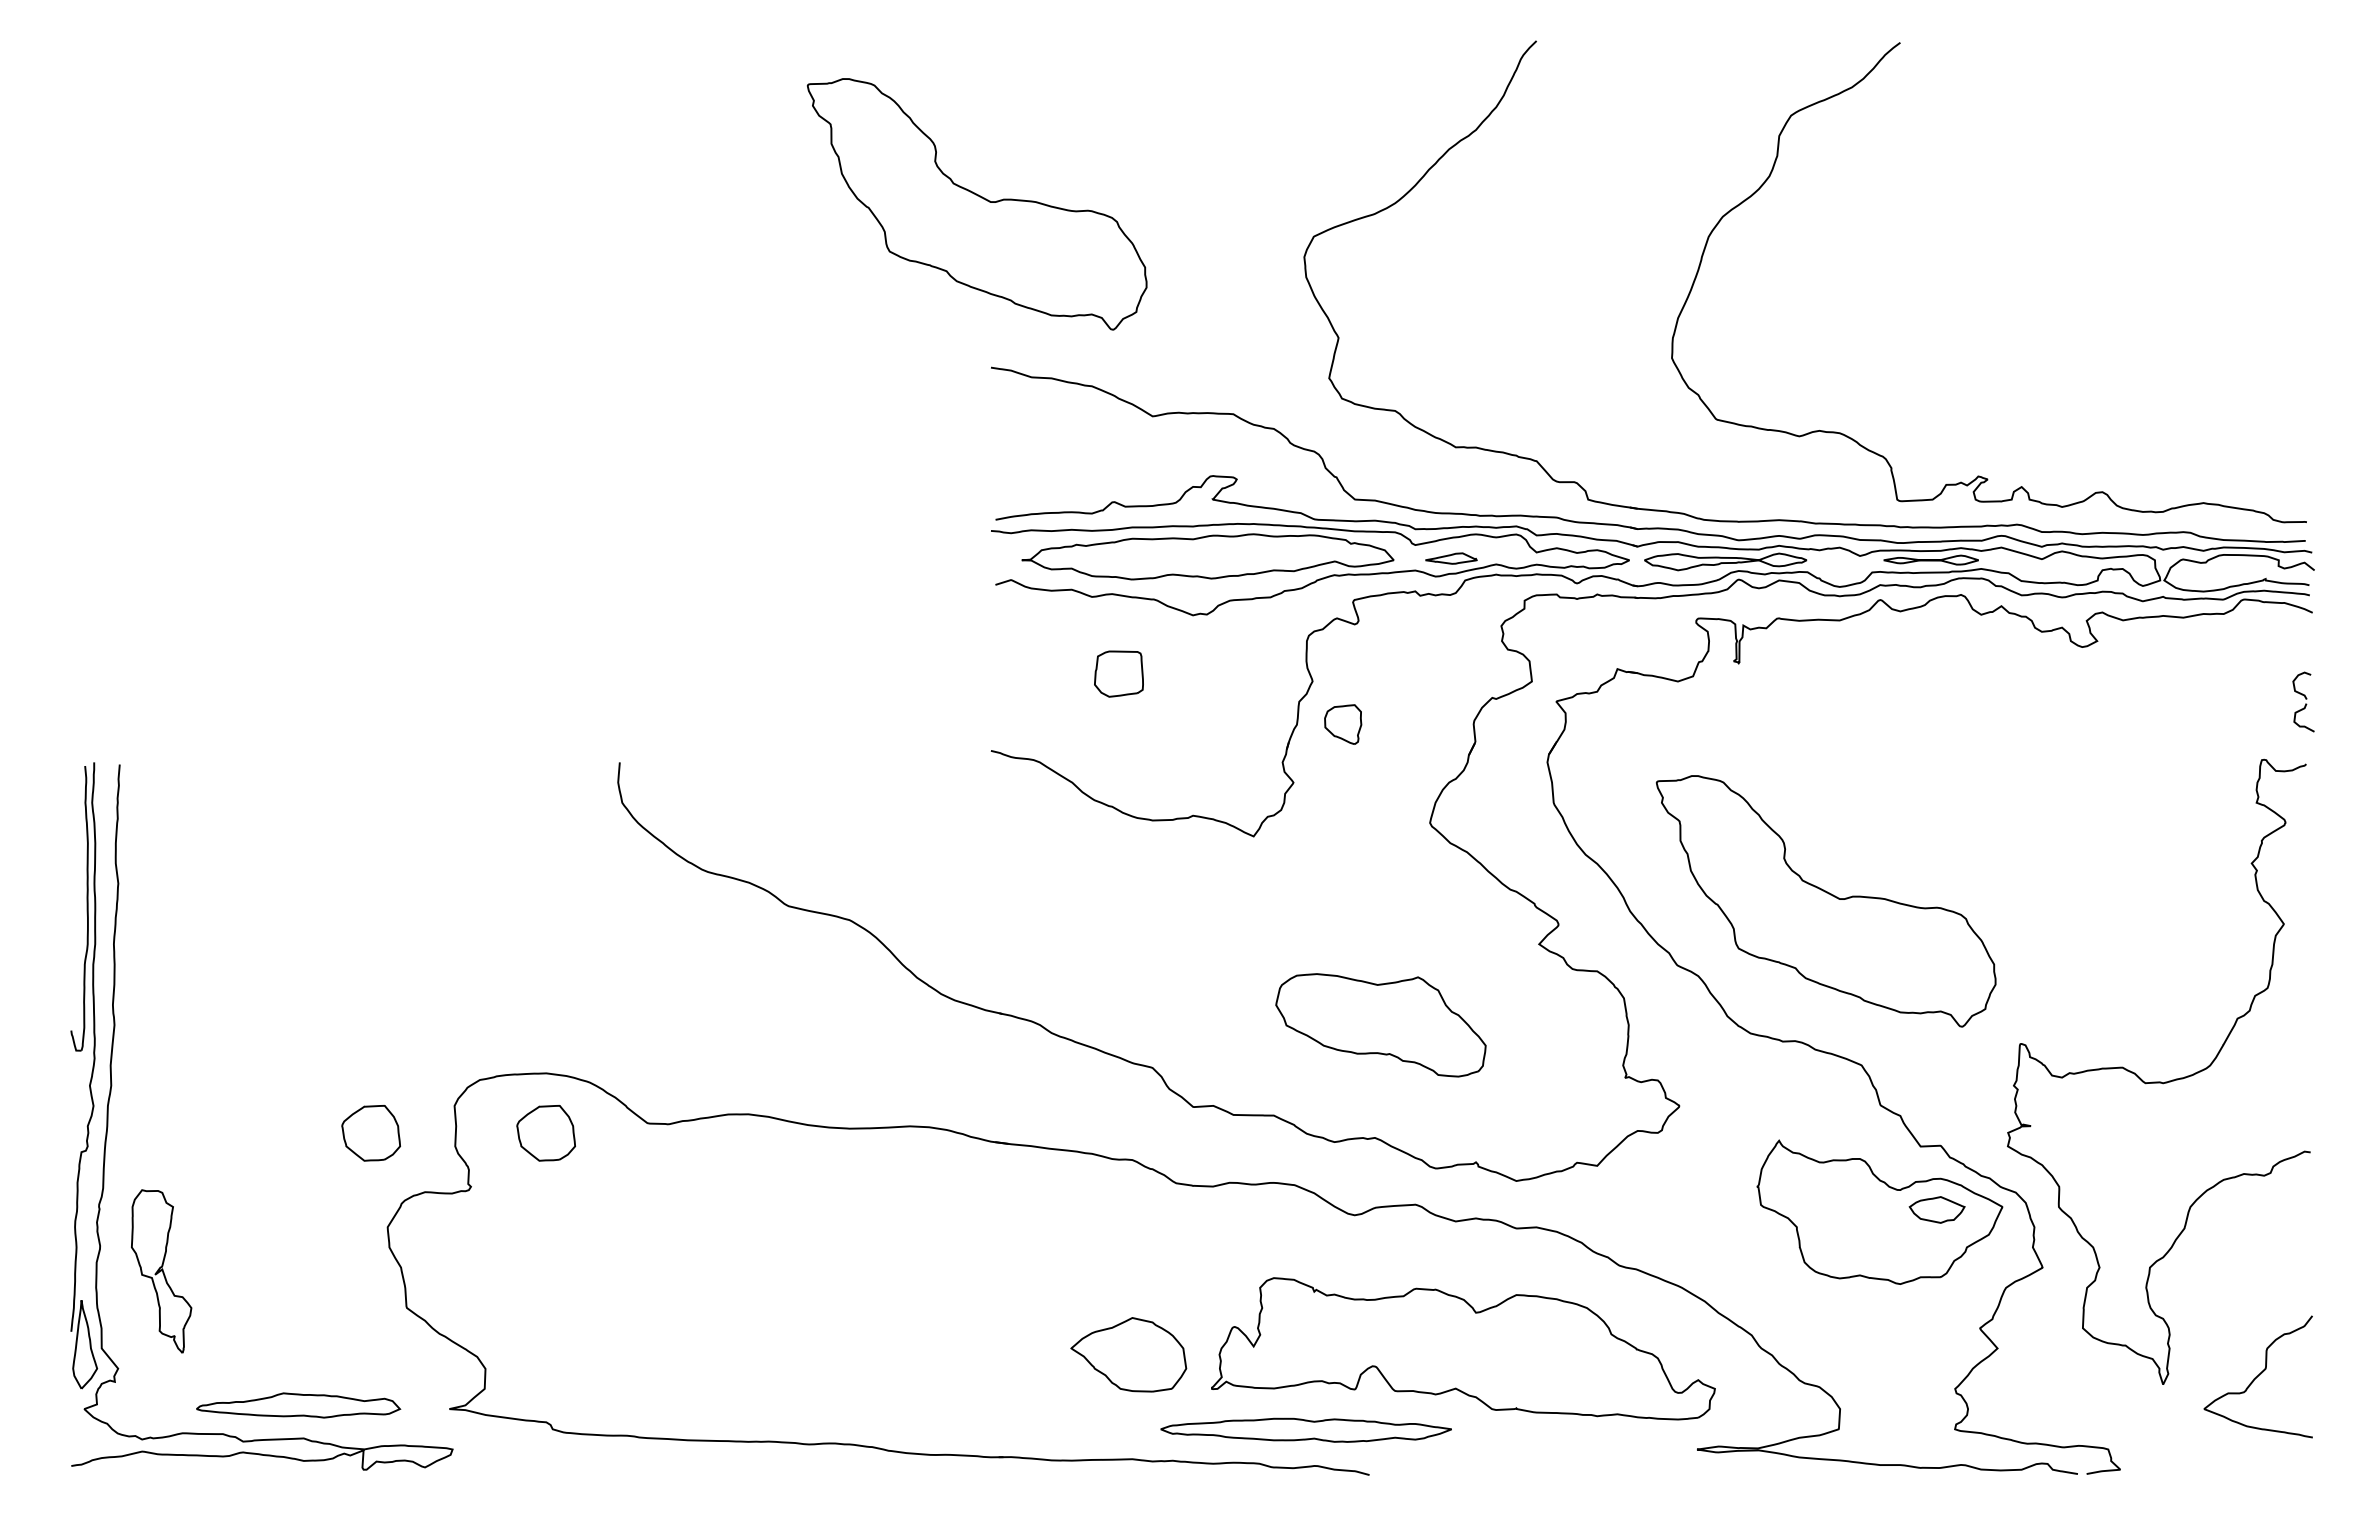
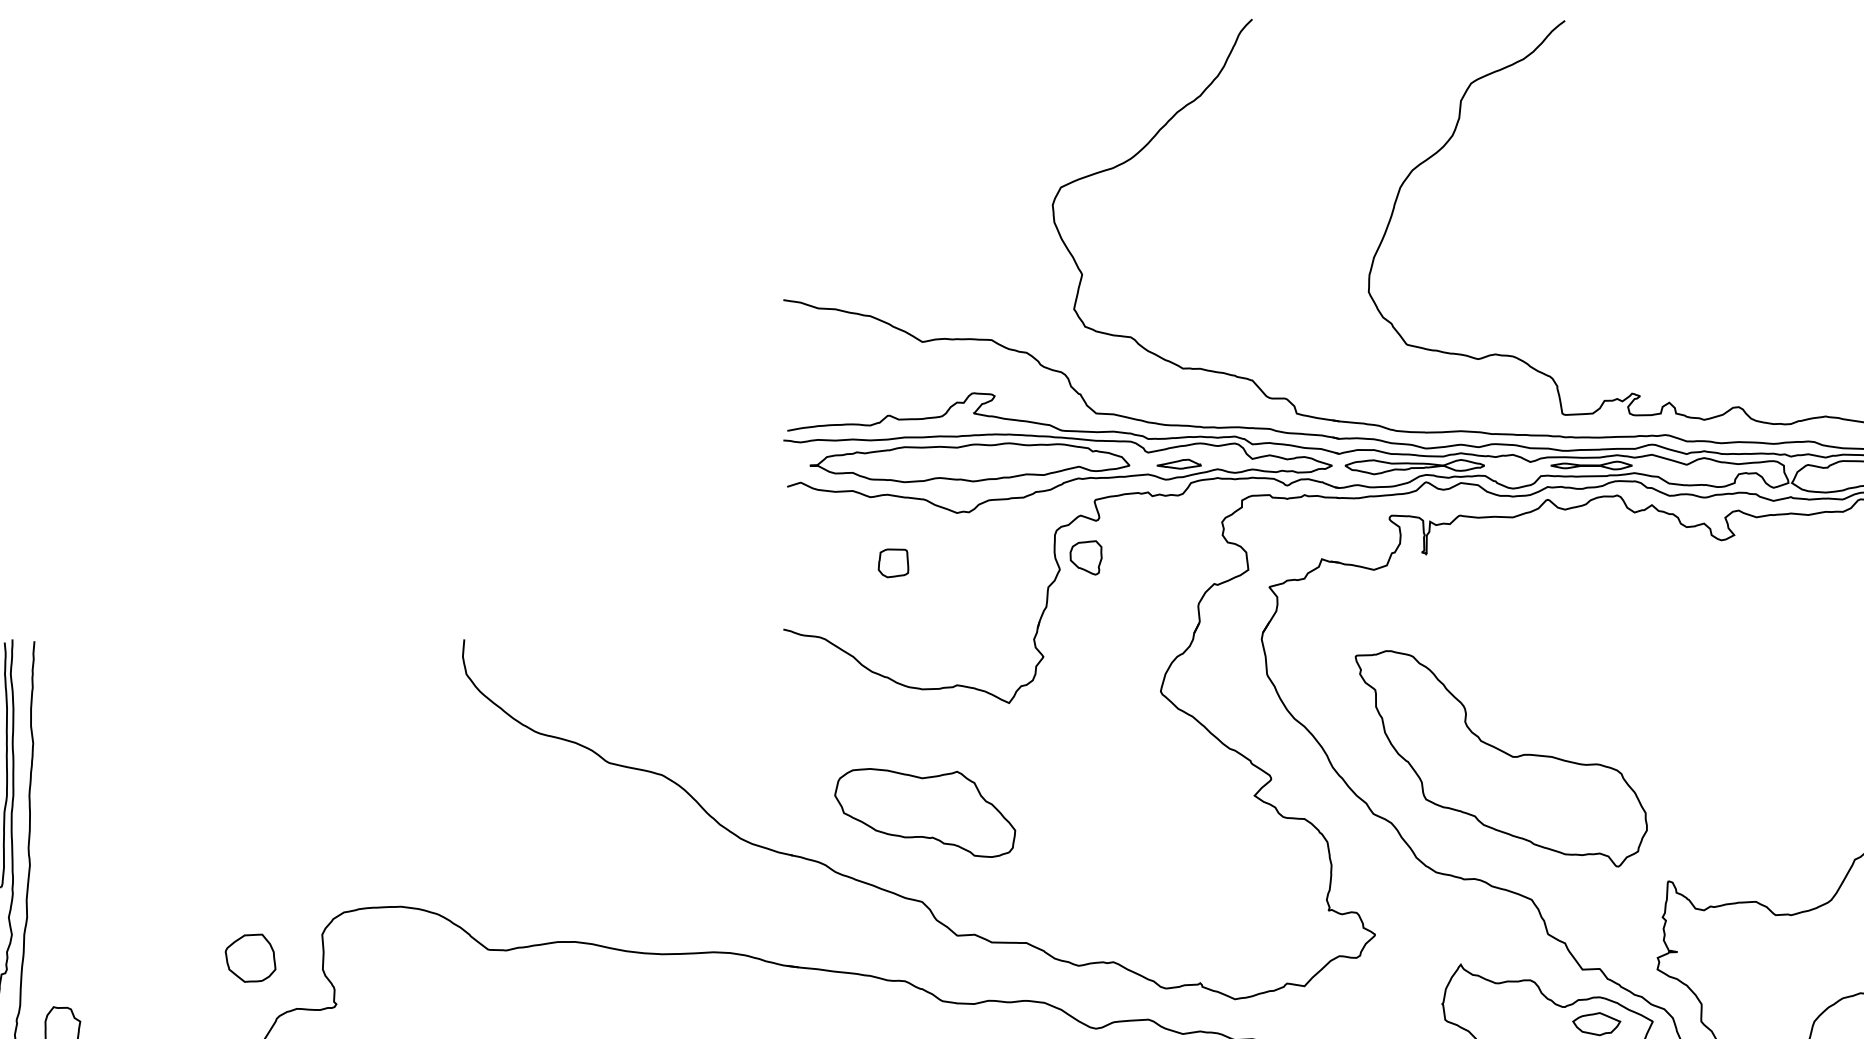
part: (977, 204) -> (771, 159), removed
part: (1119, 673) -> (893, 563), size x0.71
part: (1343, 724) -> (1086, 557), moved
part: (1380, 1025) -> (924, 813), moved
part: (545, 1133) -> (400, 958), removed

